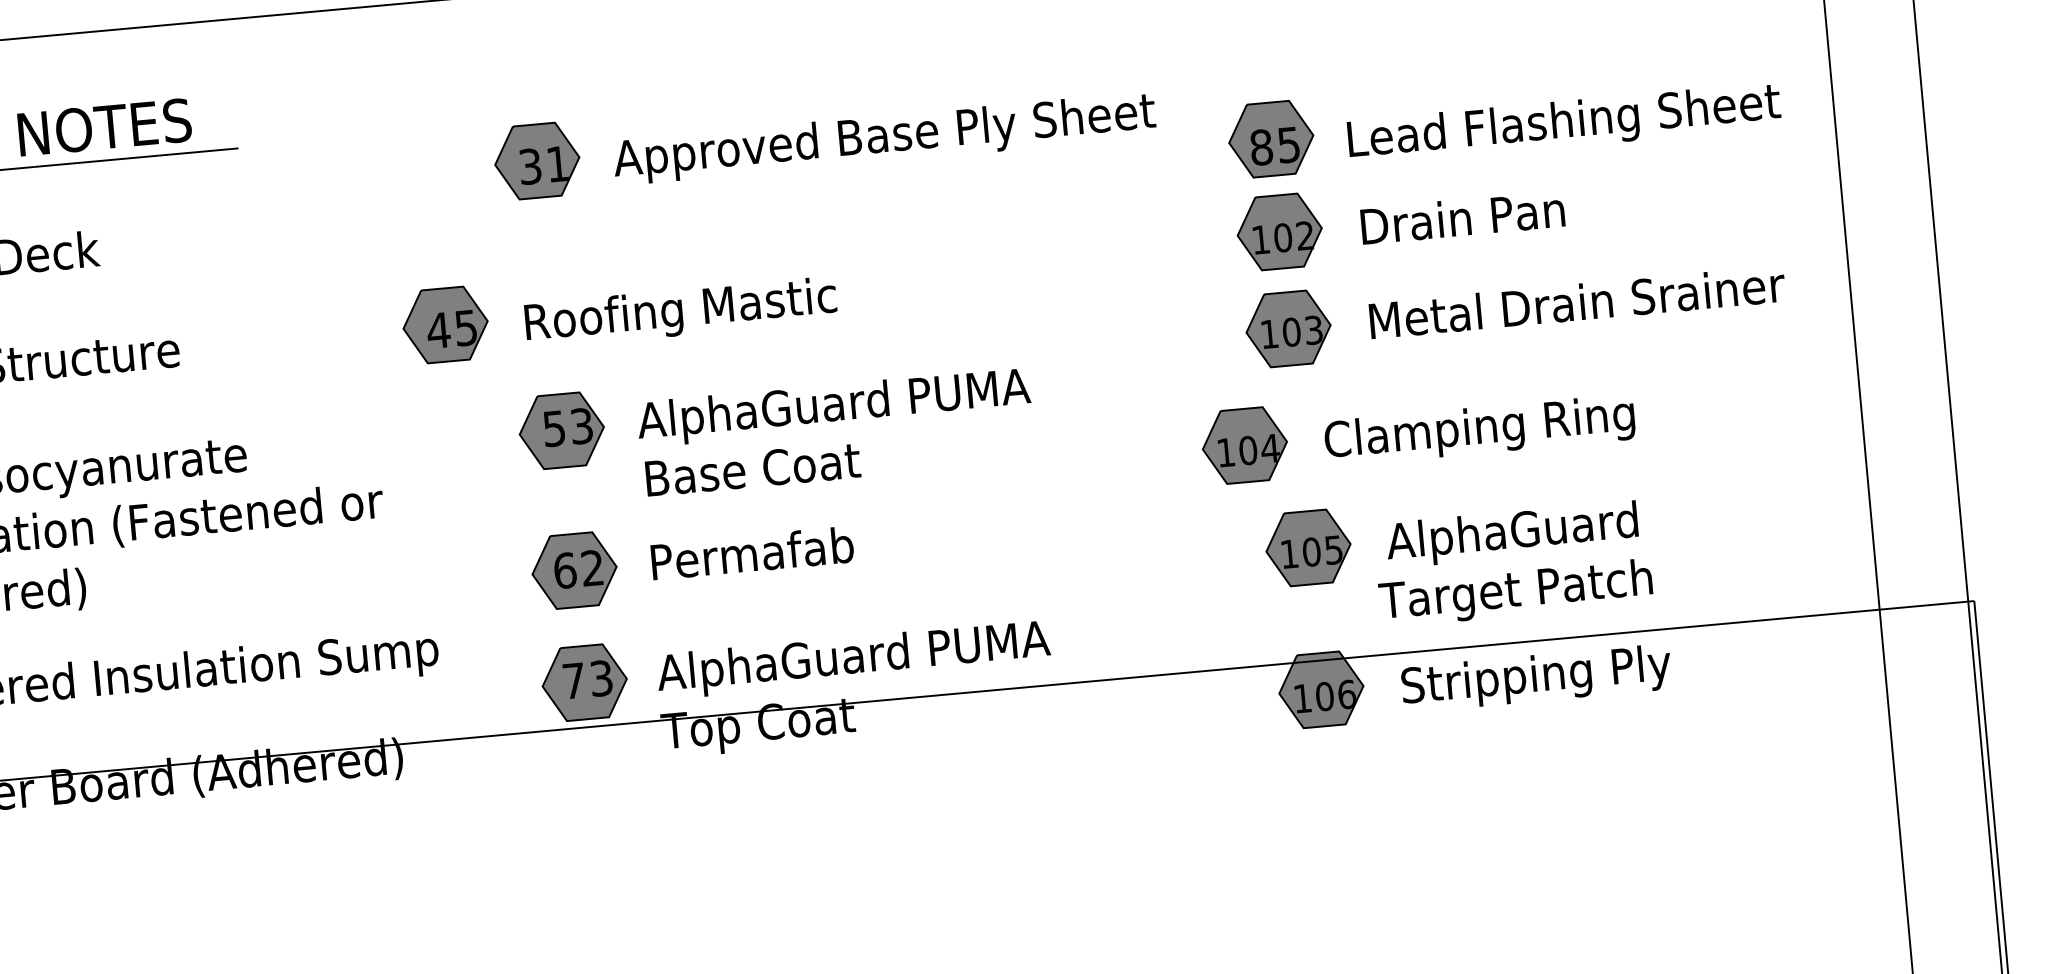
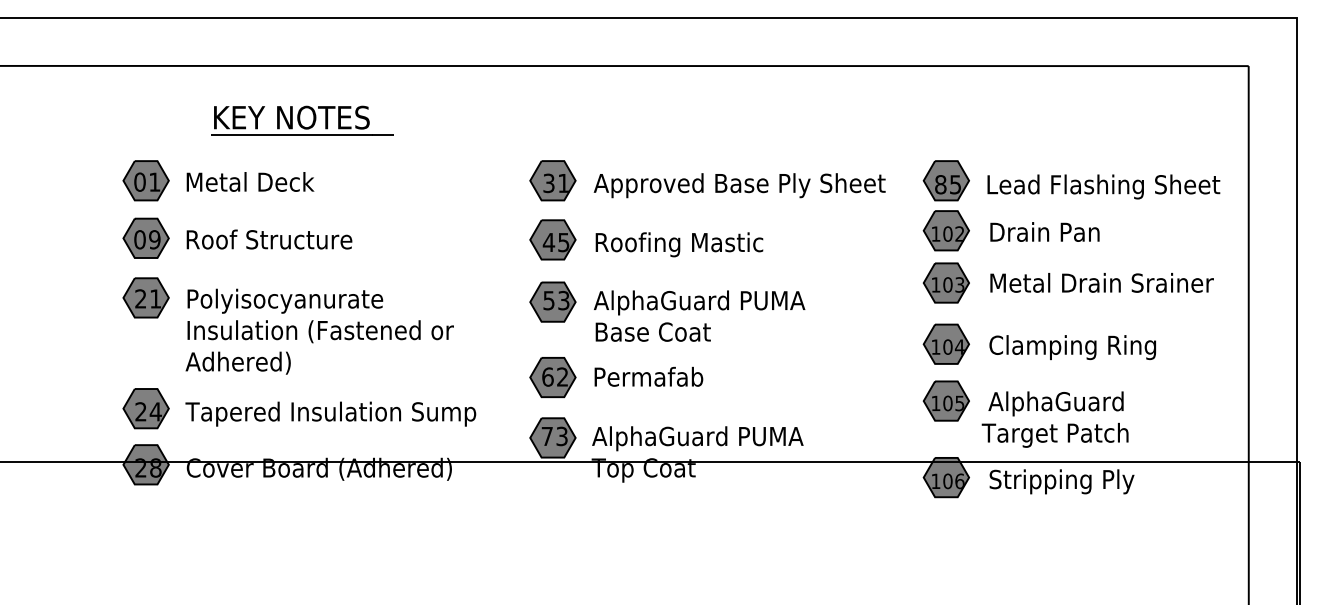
part: (823, 134) -> (707, 180), moved
part: (619, 308) -> (646, 239), moved
part: (1415, 428) -> (1038, 343), moved

